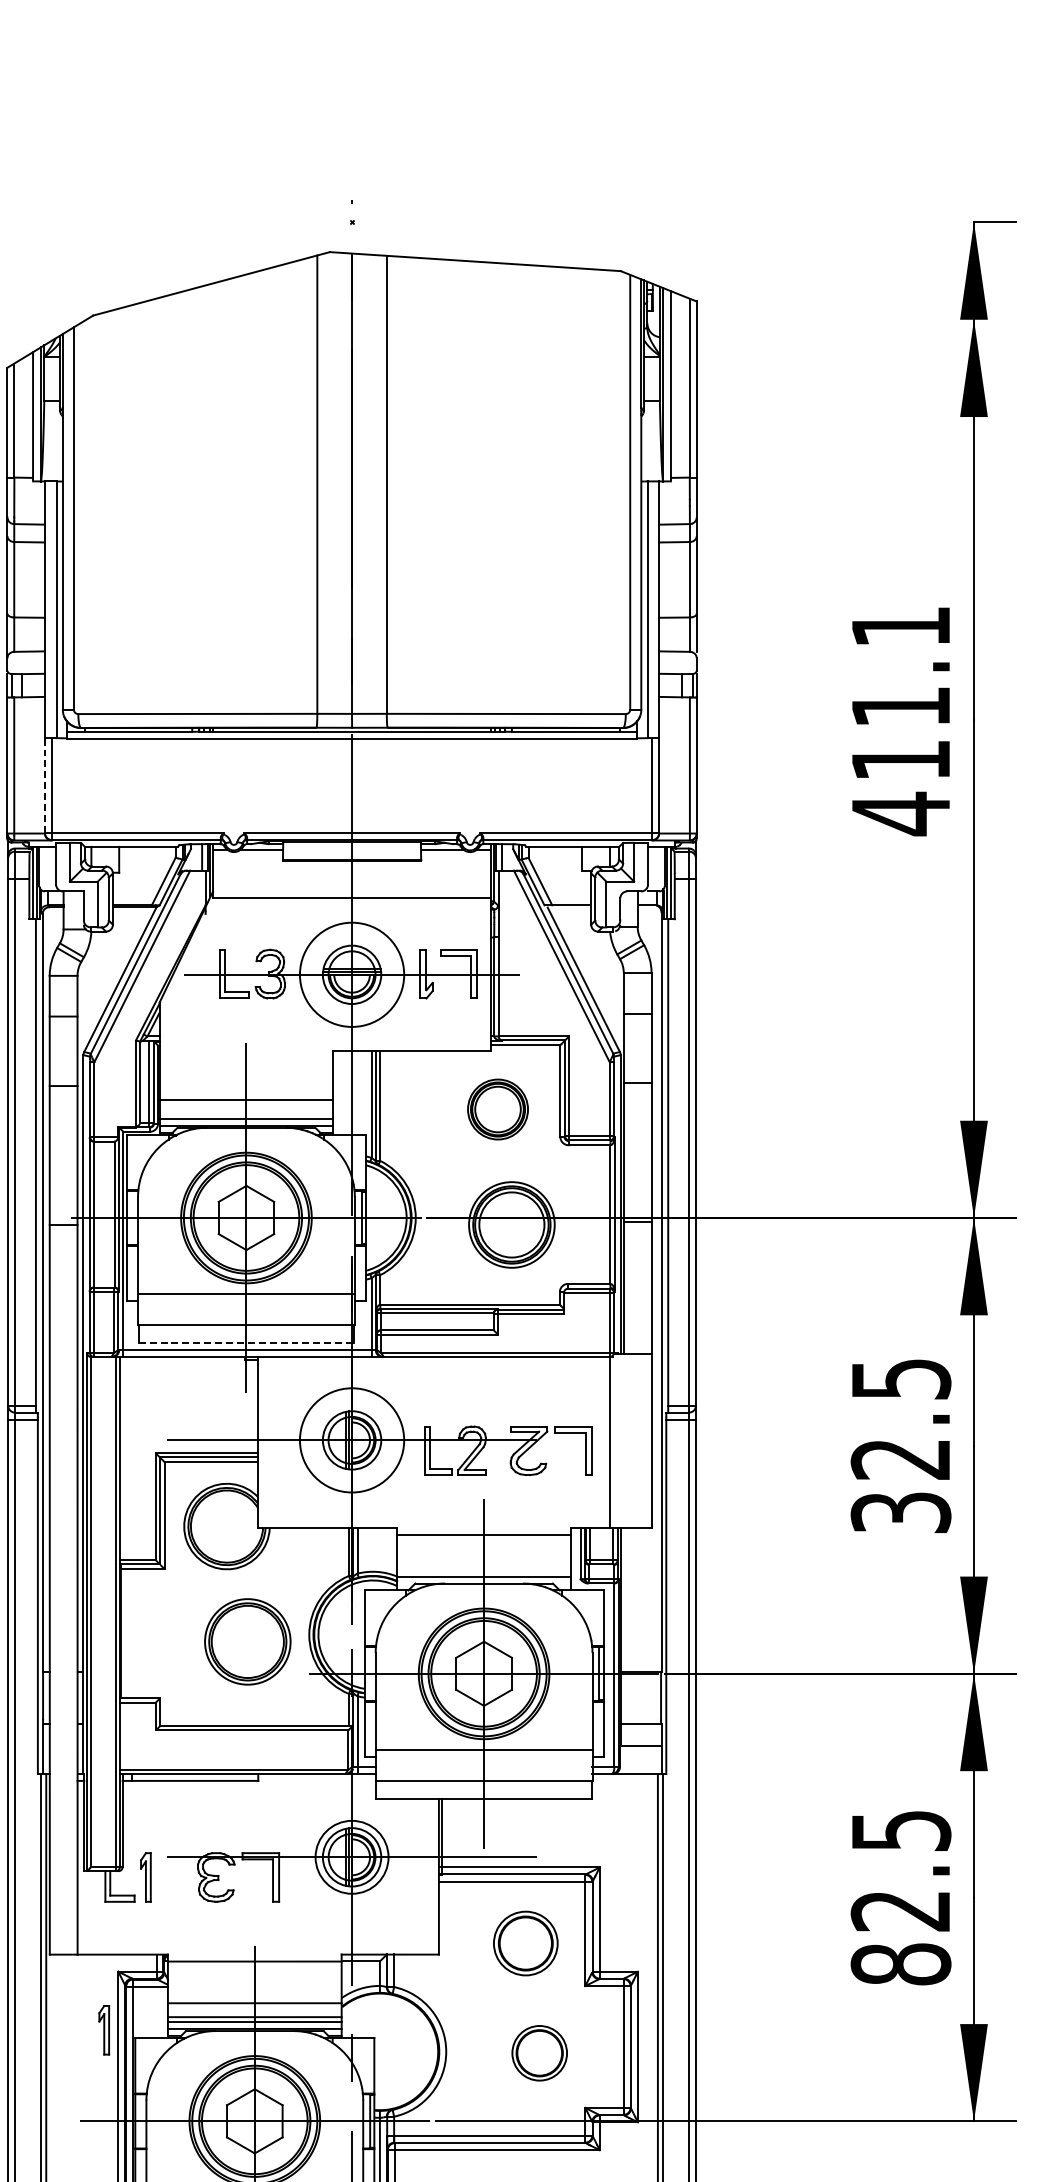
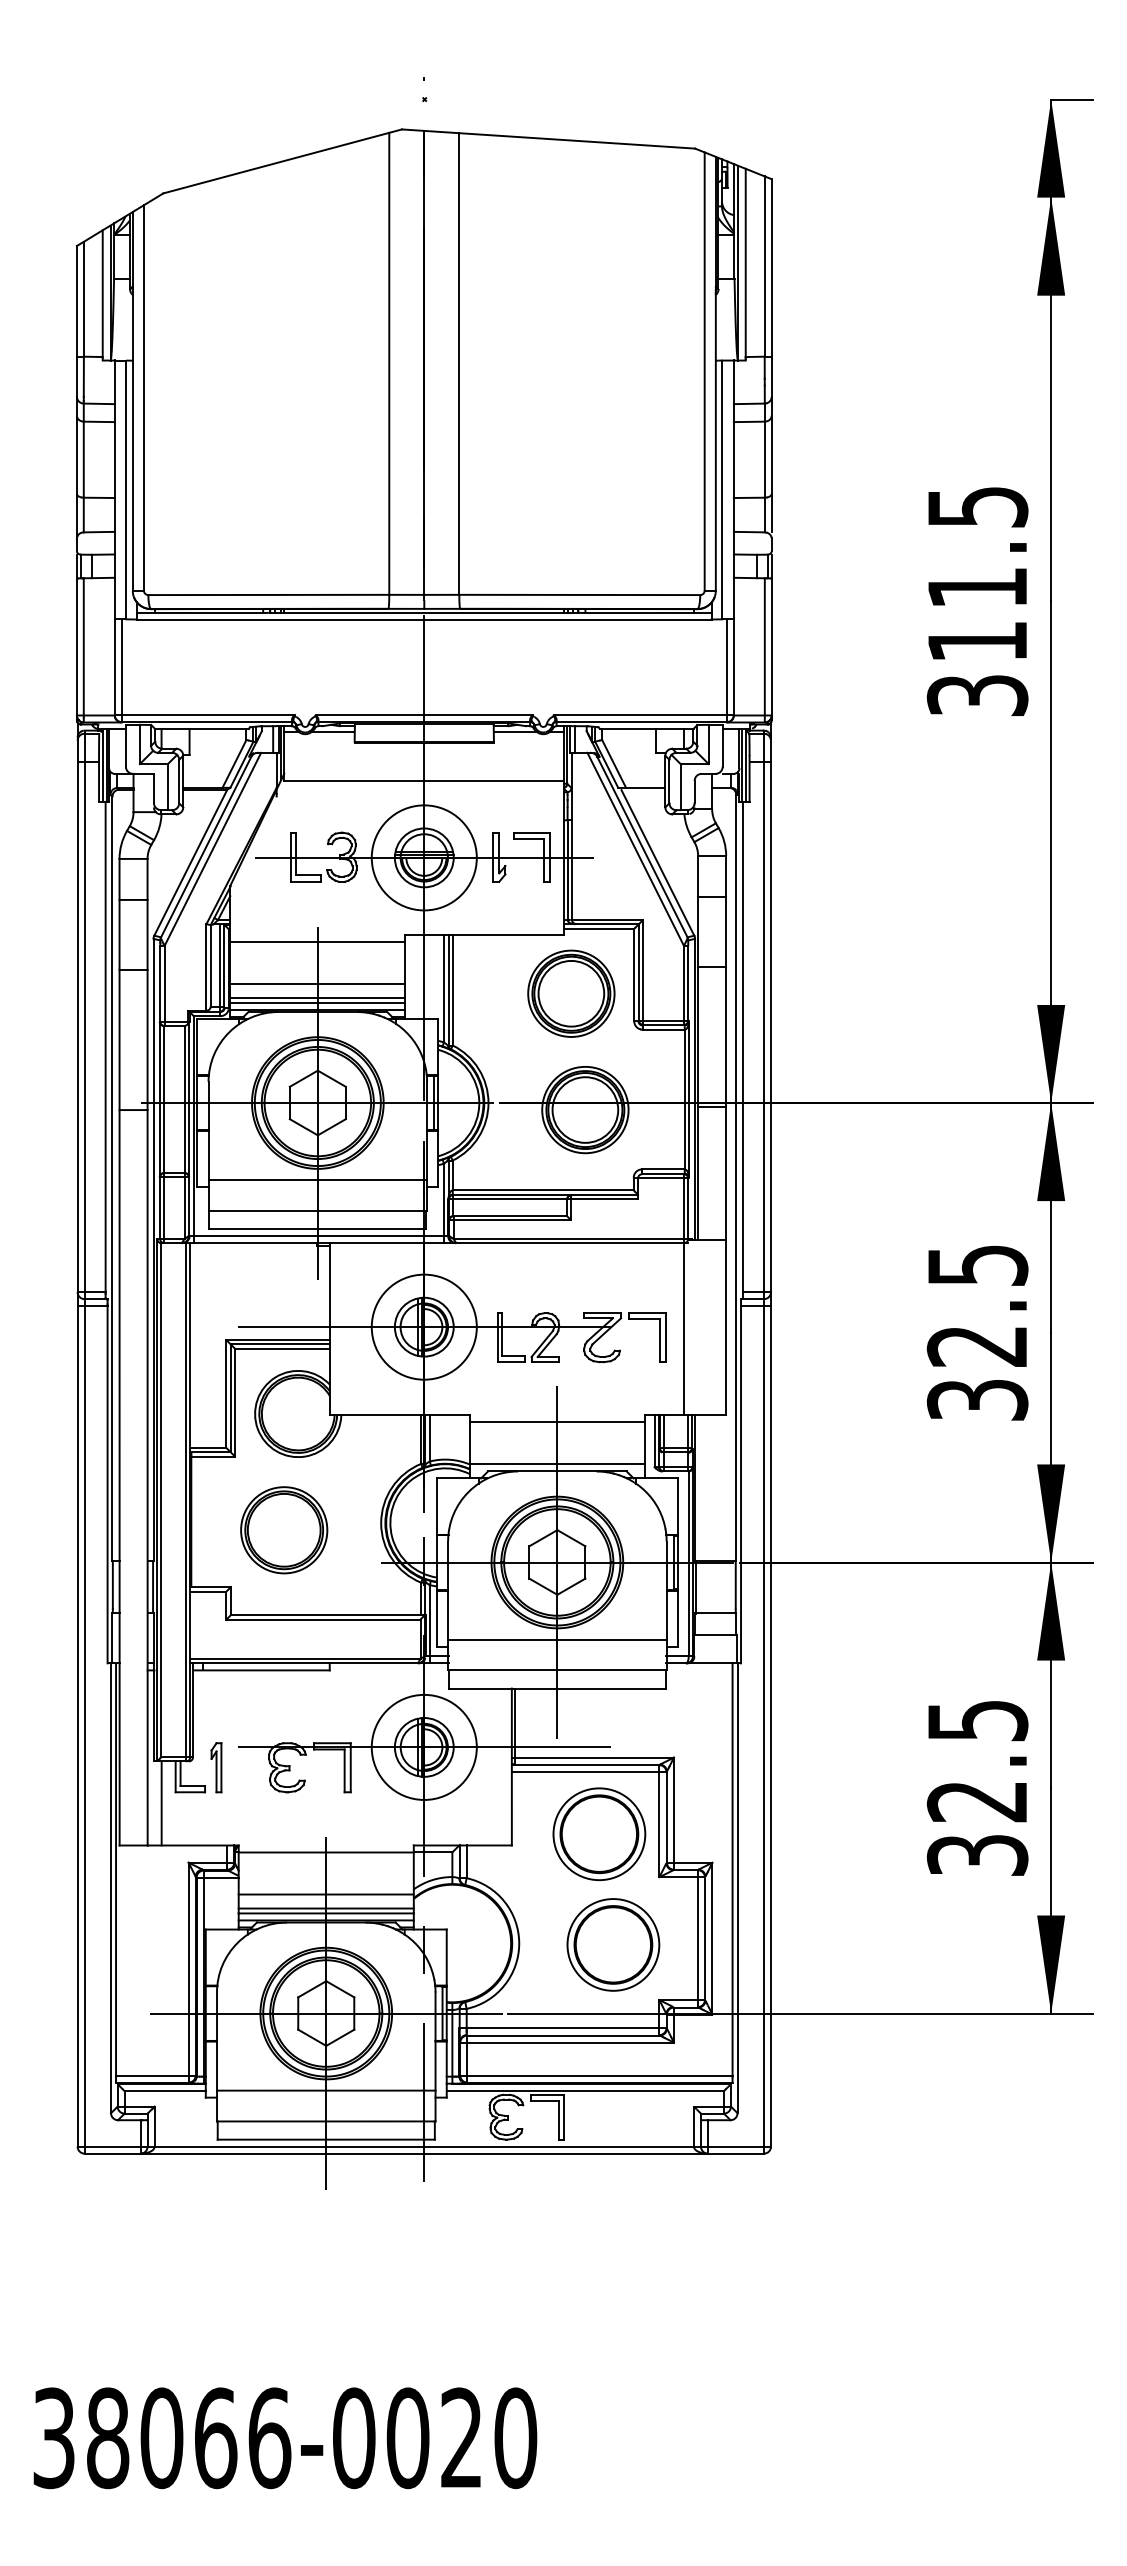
text: (900, 721) -> (977, 602), 411.1 -> 311.5
line: (44, 785) -> (114, 667), dashed -> solid
line: (246, 1057) -> (317, 941), added
part: (498, 1109) -> (571, 993), size x1.43
line: (246, 1113) -> (317, 997), added
line: (246, 1343) -> (317, 1229), dashed -> solid
part: (248, 1642) -> (284, 1530), moved
circle: (351, 1856) -> (423, 1746), size x1.43
line: (91, 1912) -> (161, 1803), added
part: (525, 1943) -> (599, 1834), size x1.43
text: (900, 1964) -> (977, 1855), 82.5 -> 32.5
part: (104, 2030) -> (174, 1921), removed
part: (539, 2052) -> (613, 1944), size x1.67

